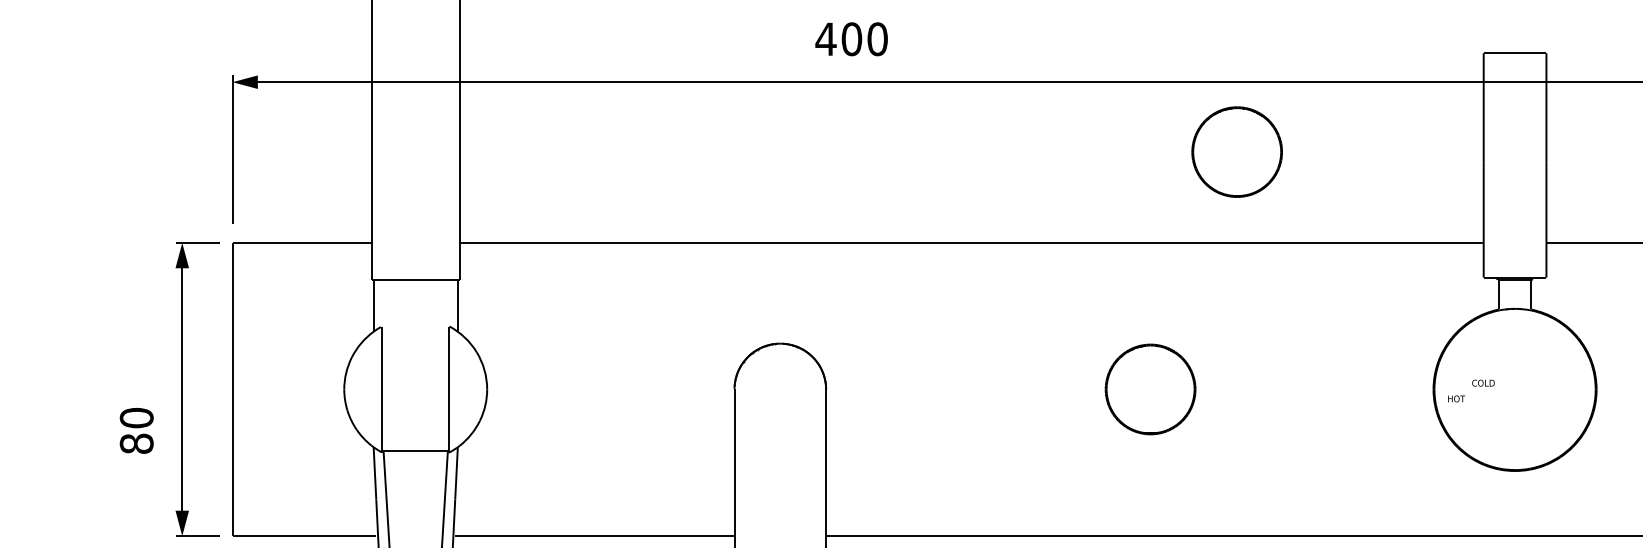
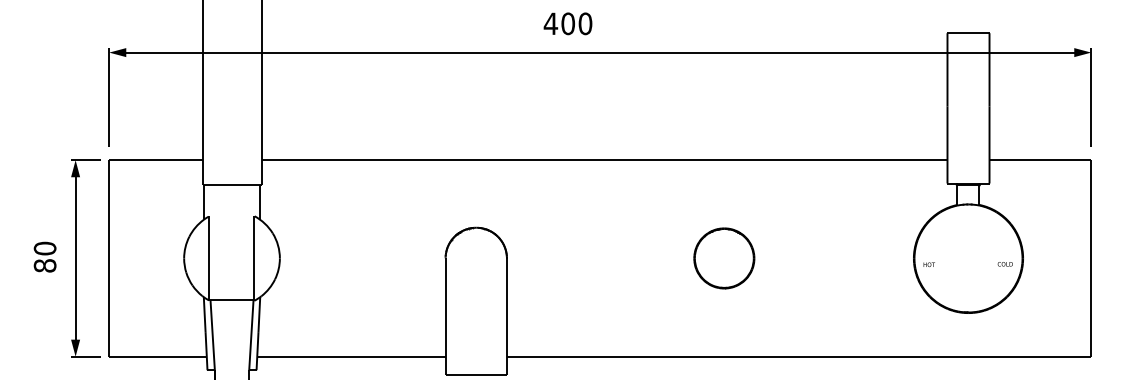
text: (850, 38) -> (567, 23), moved
part: (1237, 152) -> (782, 99), removed
text: (1482, 383) -> (1004, 264), moved
text: (135, 429) -> (44, 256), moved

